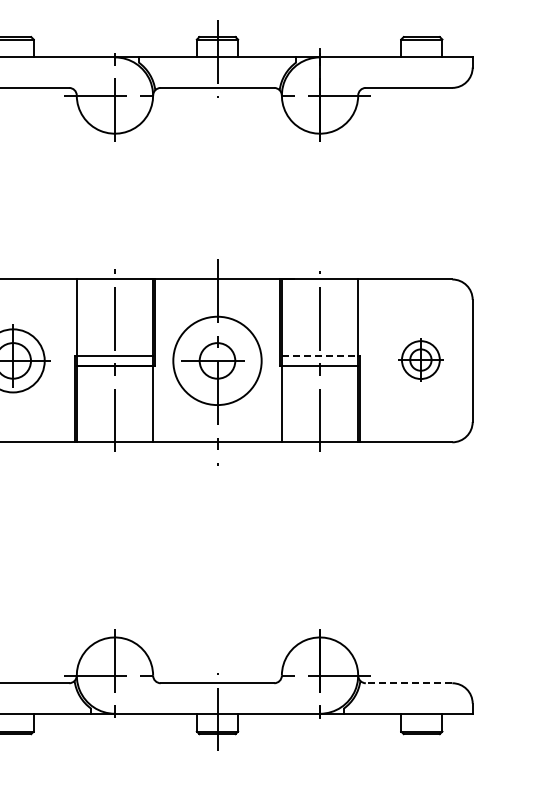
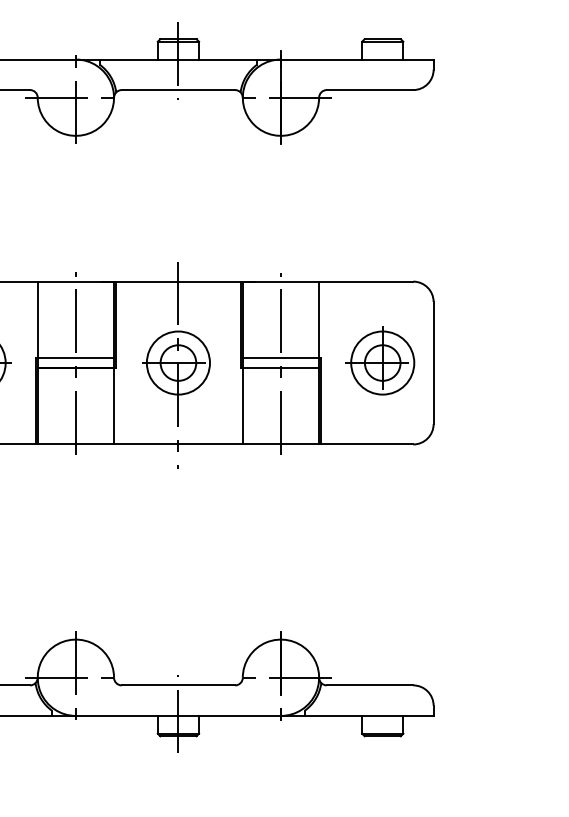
line: (320, 355) -> (281, 357), dashed -> solid
part: (419, 358) -> (380, 360), size x1.67
circle: (216, 360) -> (177, 362), size x0.71
line: (408, 683) -> (369, 685), dashed -> solid

